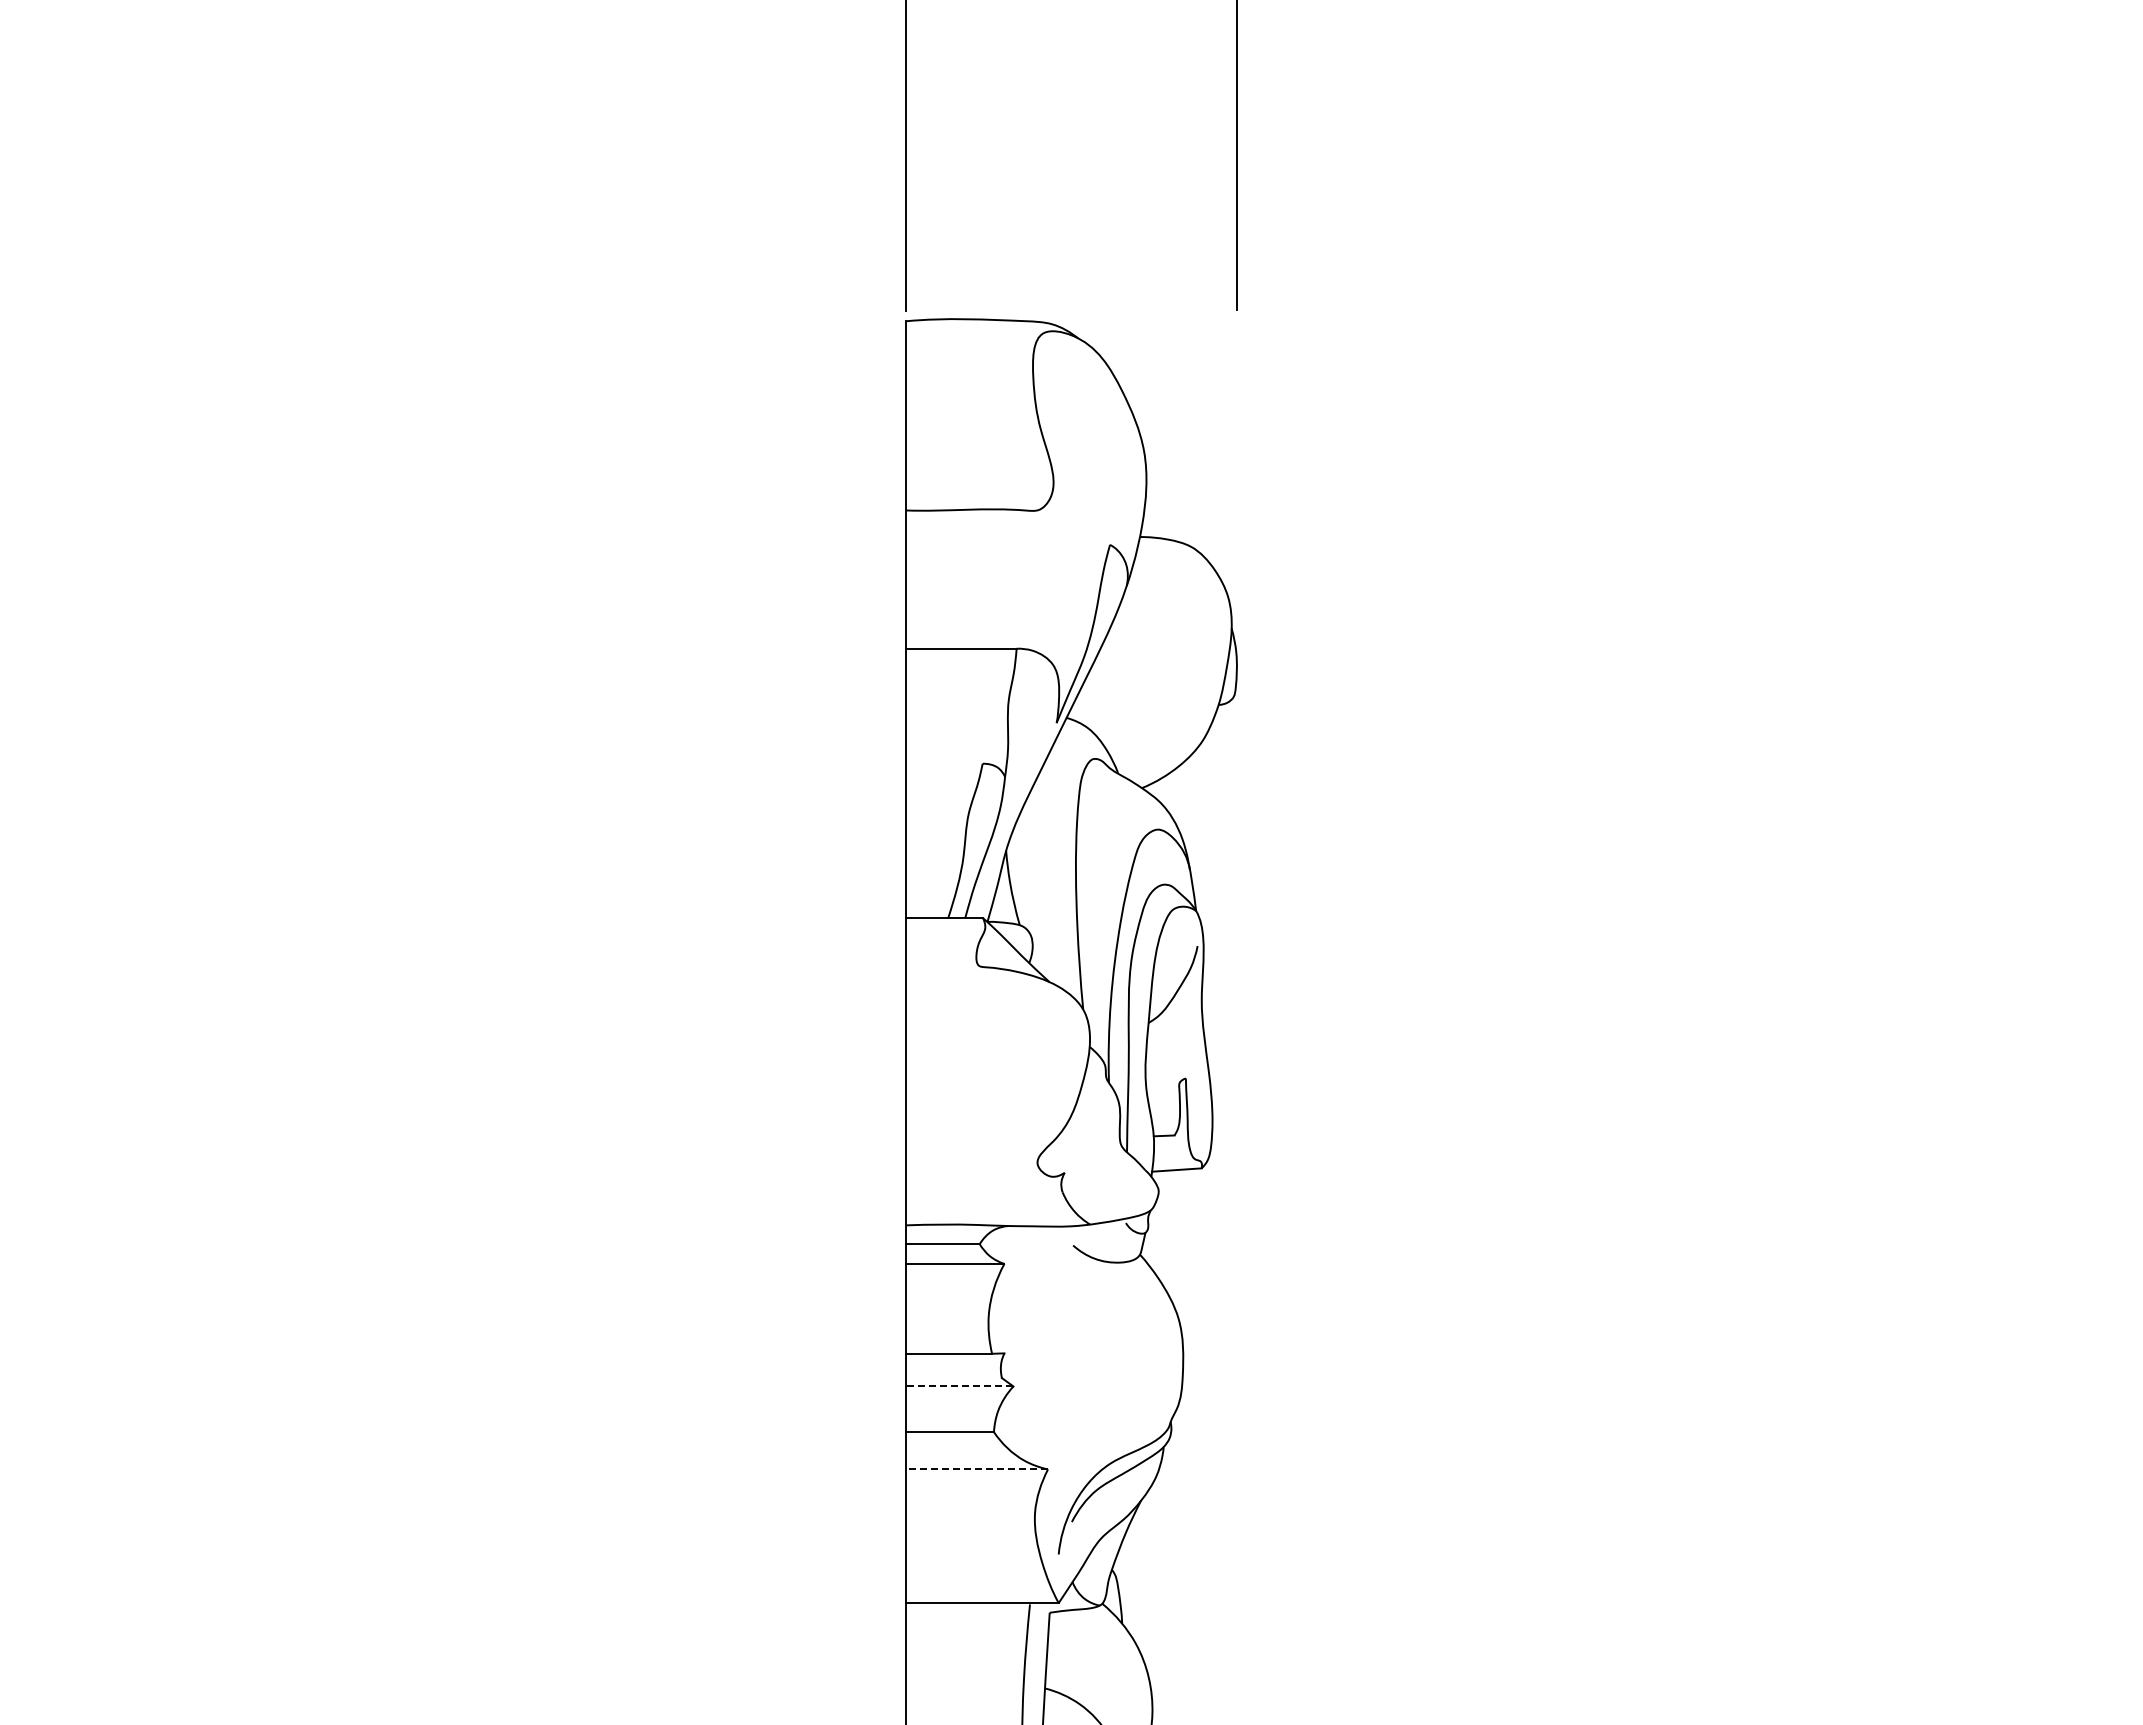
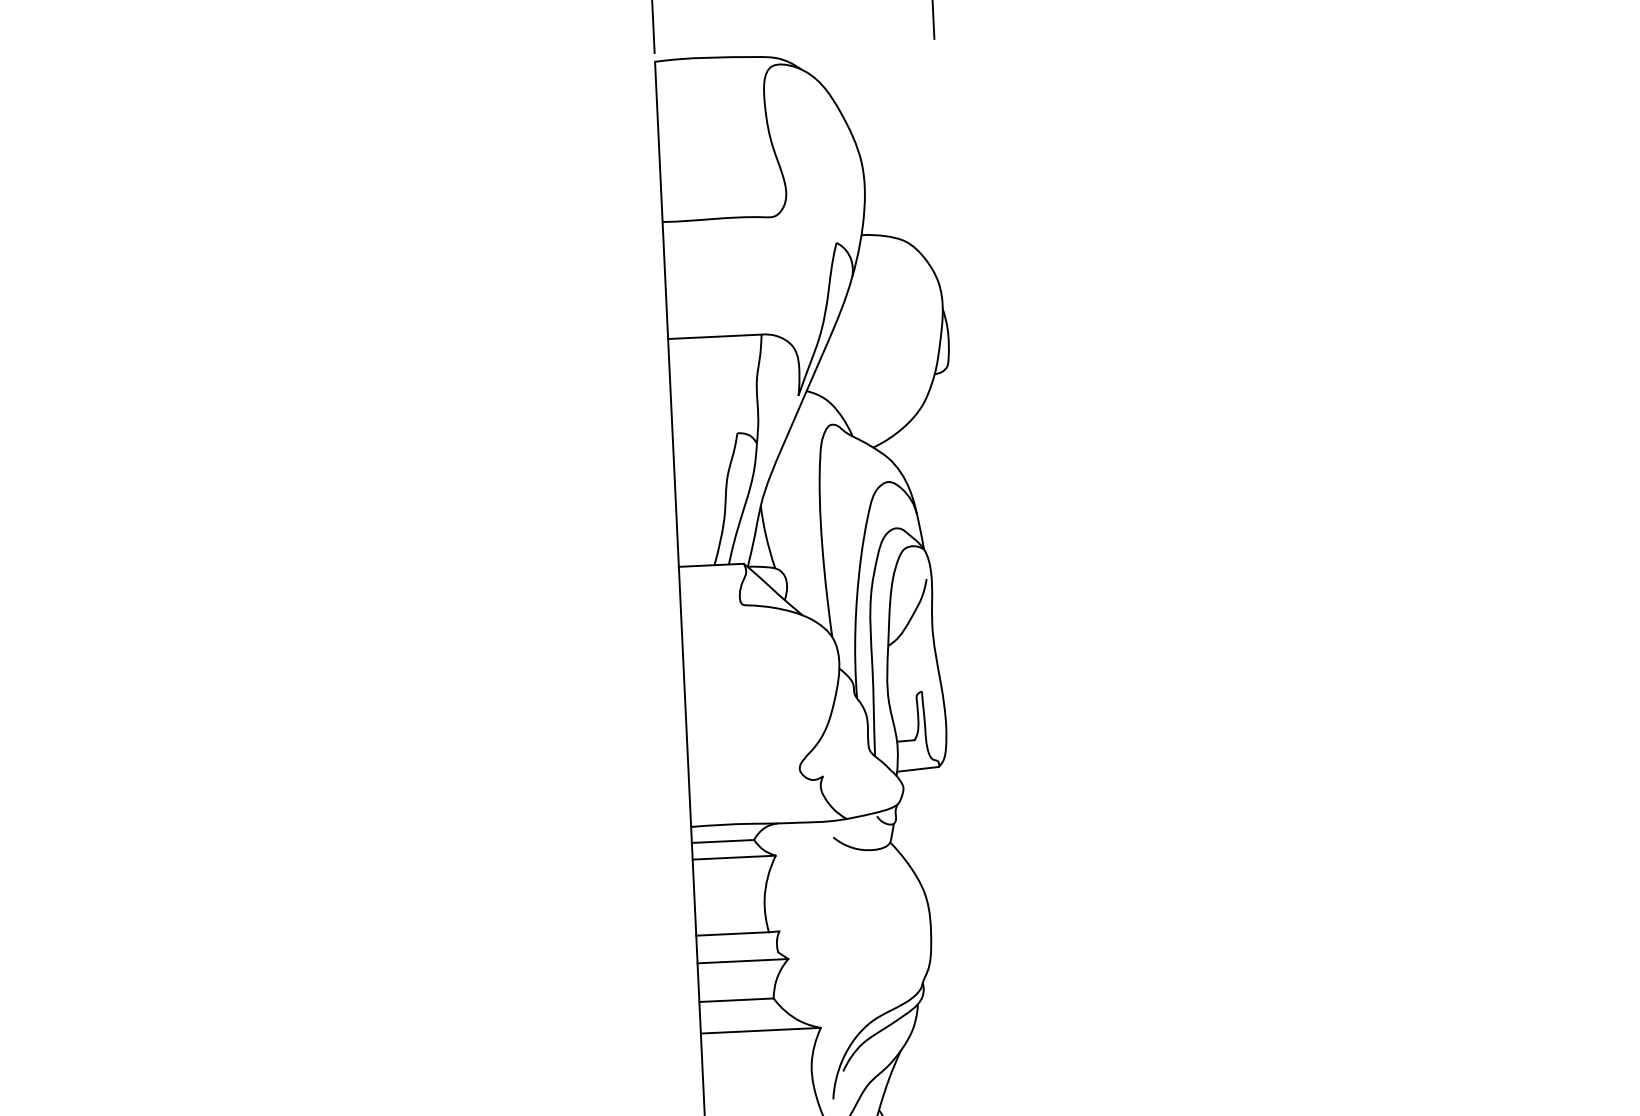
line: (959, 1386) -> (742, 961), dashed -> solid
line: (977, 1469) -> (761, 1030), dashed -> solid

